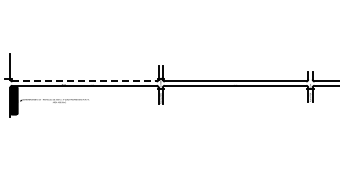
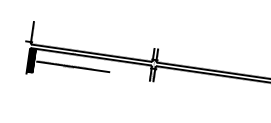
line: (85, 81) -> (92, 53), dashed -> solid
line: (64, 100) -> (72, 66), added

